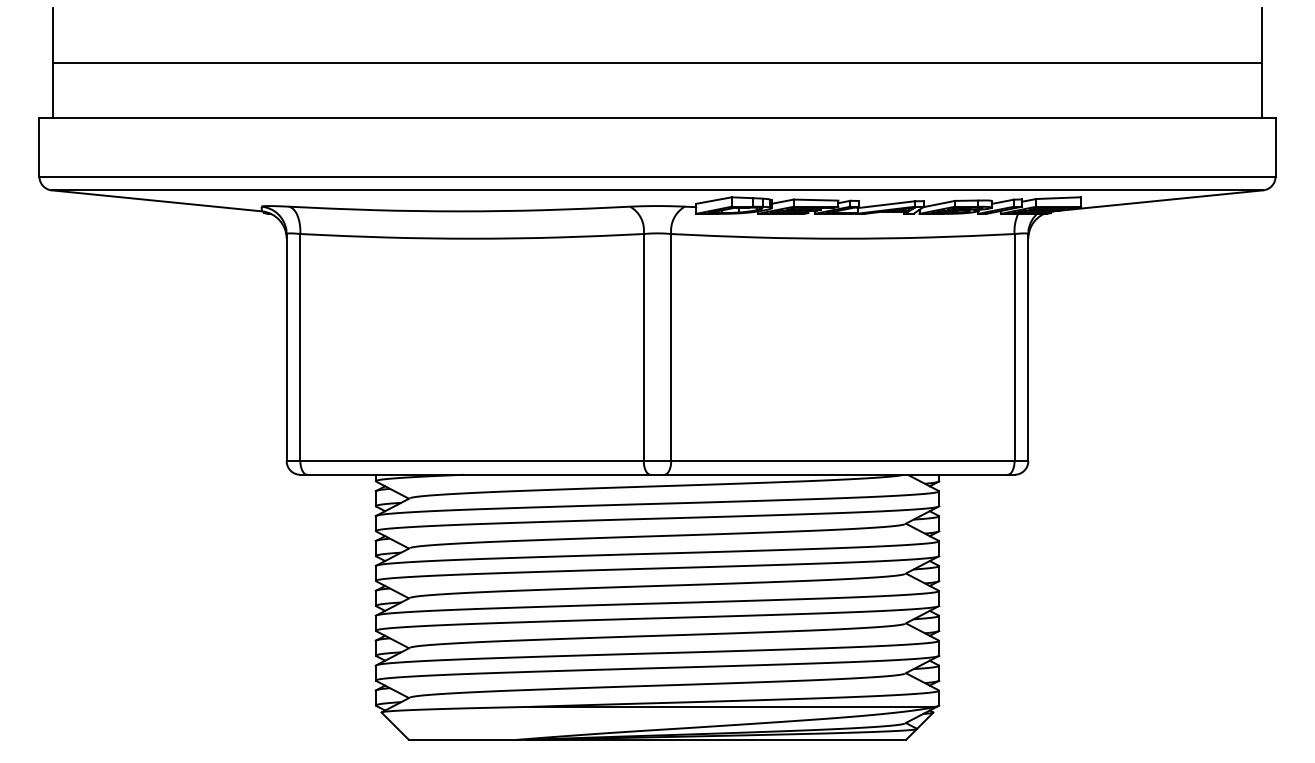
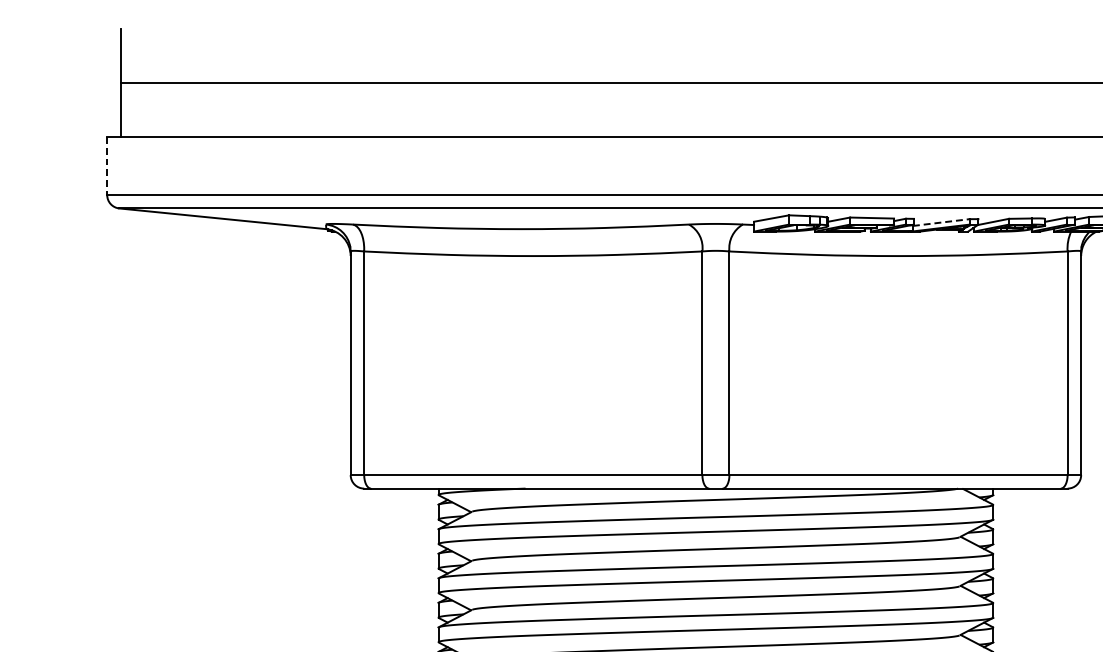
line: (39, 147) -> (107, 166), solid -> dashed
line: (886, 204) -> (941, 222), solid -> dashed

